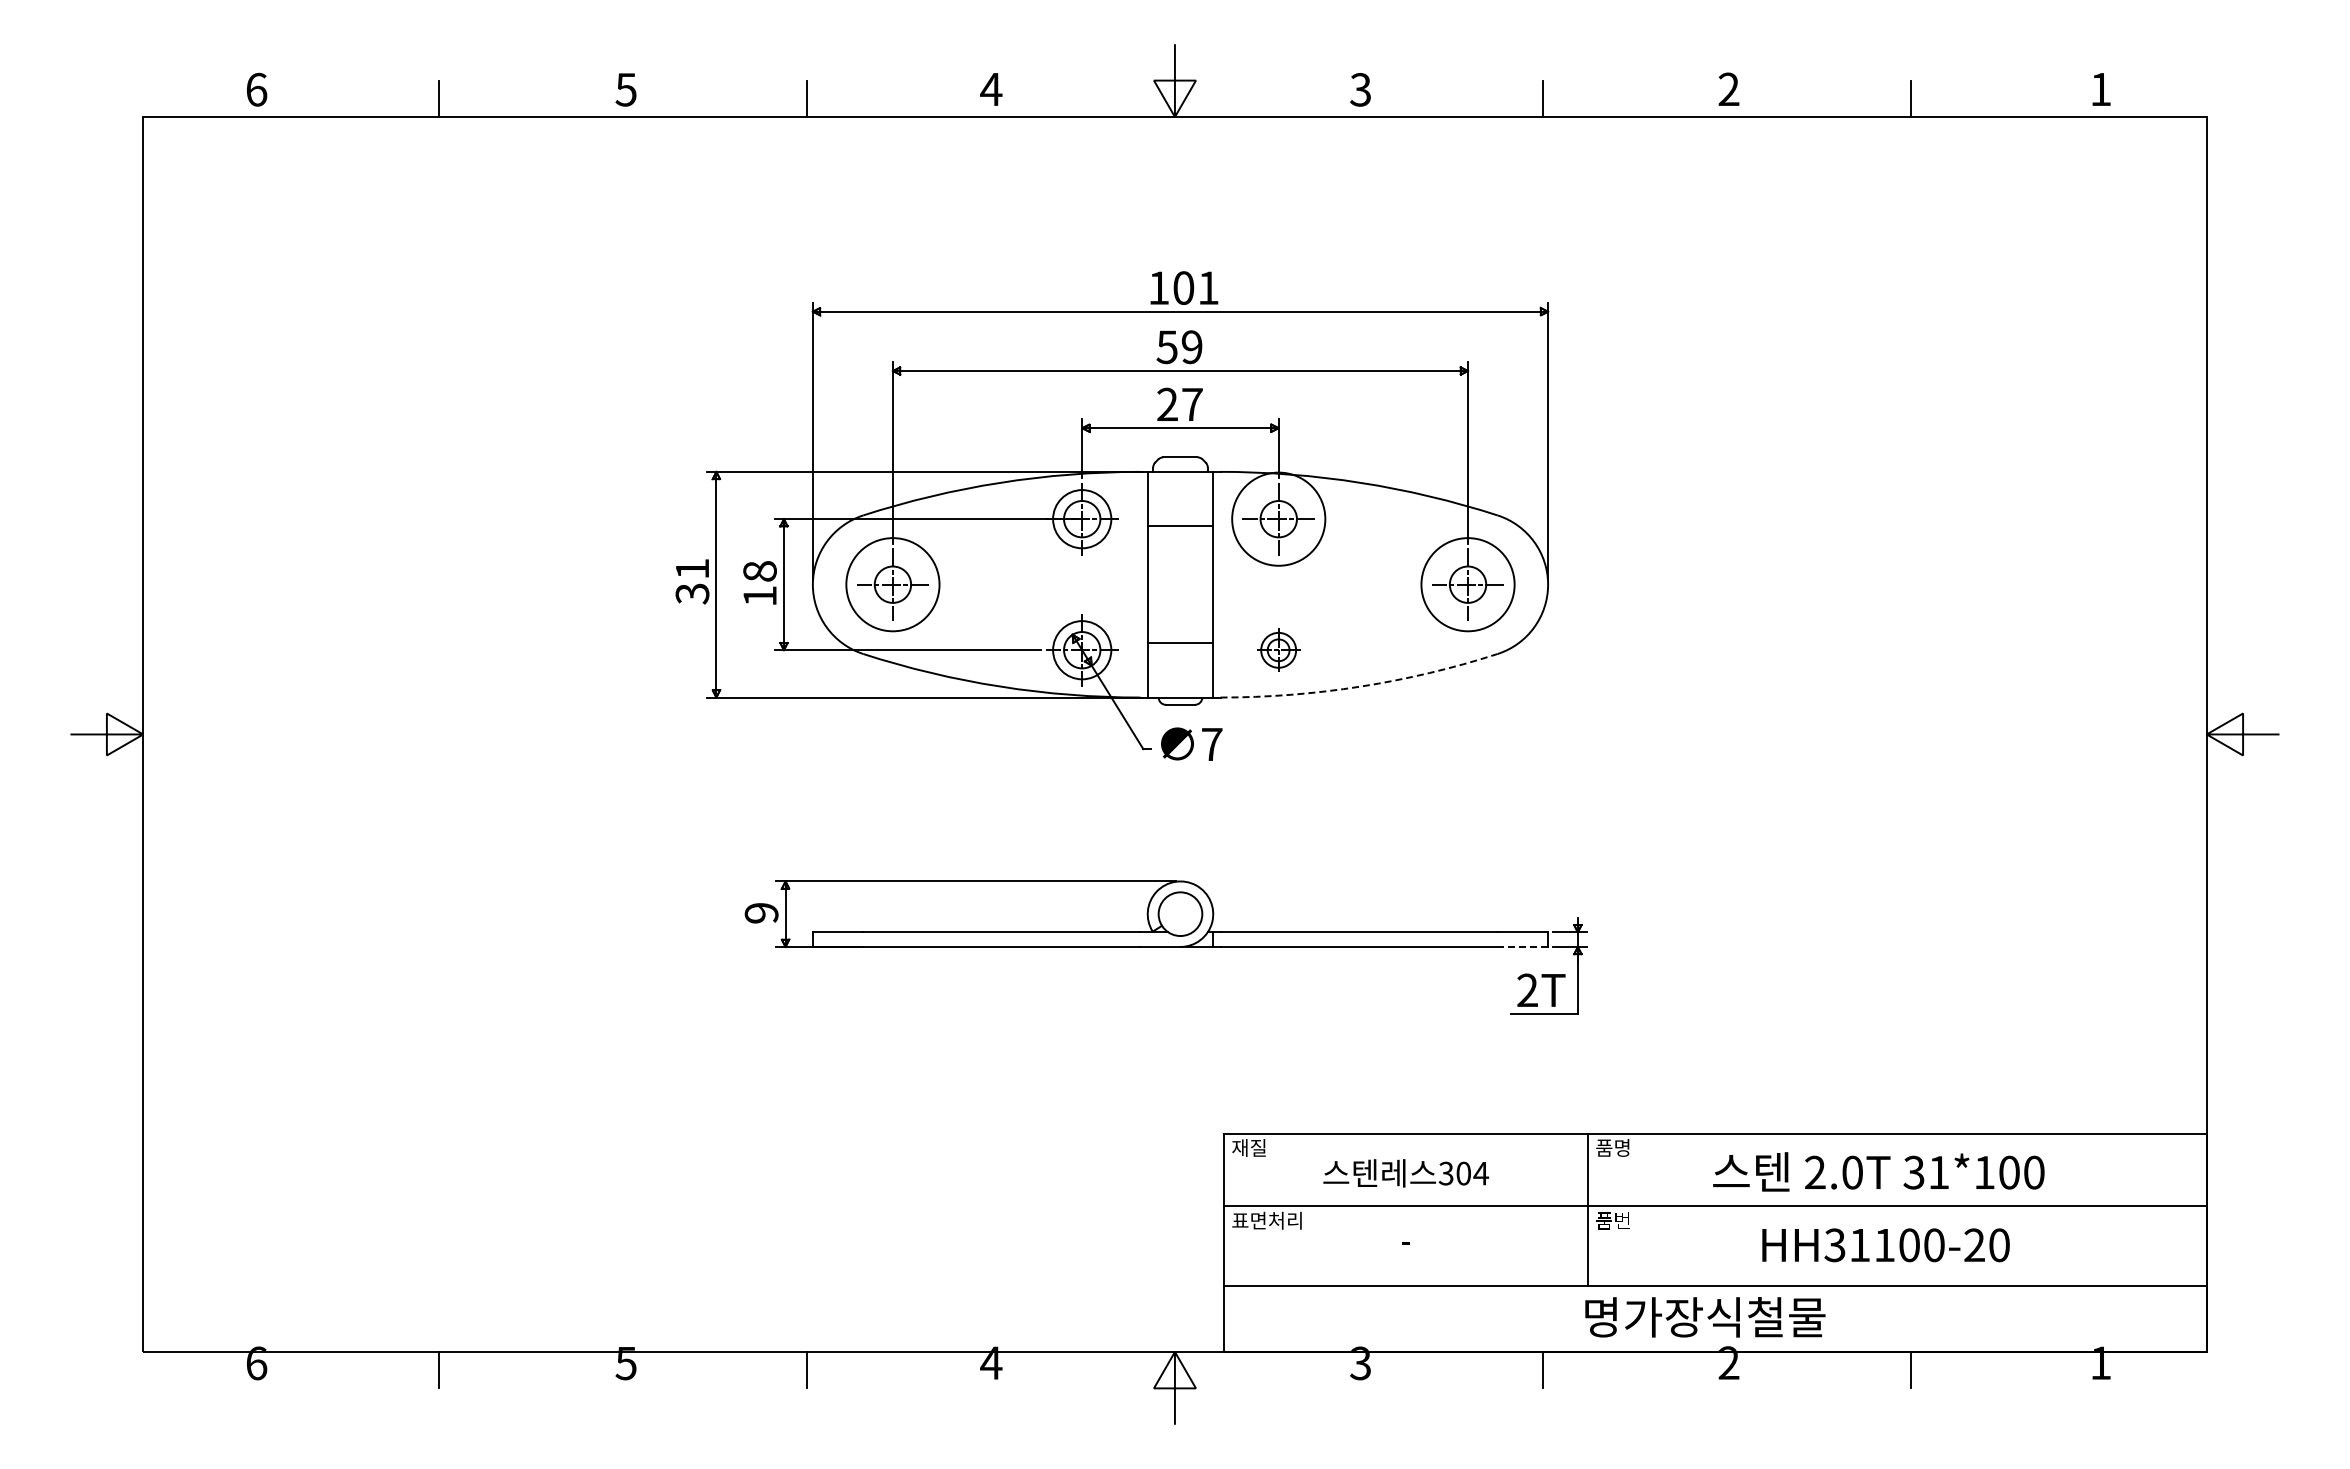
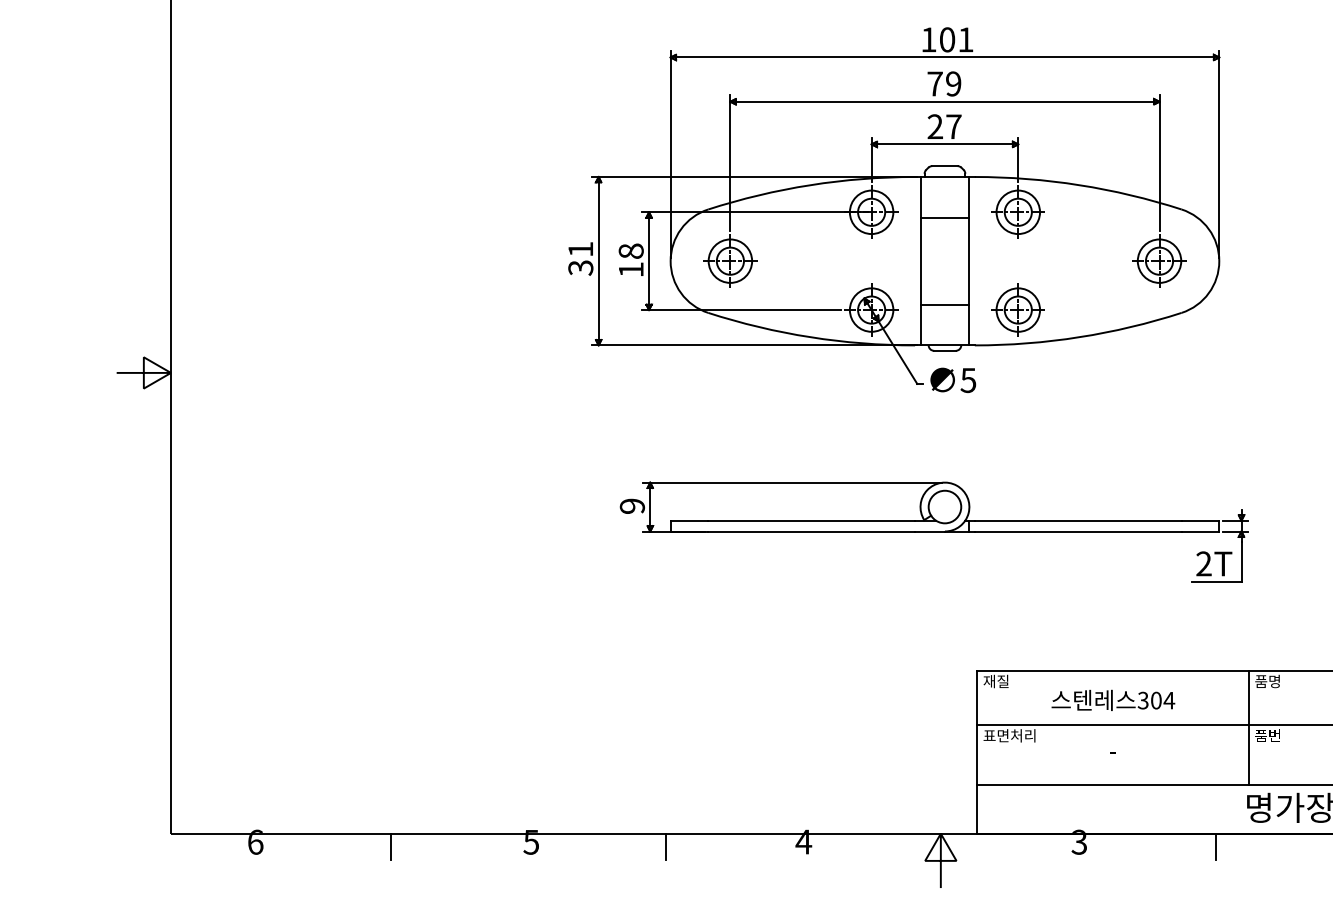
text: (1166, 347) -> (934, 84), 59 -> 79
circle: (1278, 519) -> (1018, 212), size x0.62
circle: (892, 584) -> (730, 261), size x0.62
circle: (1467, 584) -> (1159, 261), size x0.62
part: (1278, 650) -> (1018, 310), size x1.67
arc: (1360, 686) -> (1079, 337), dashed -> solid
text: (1211, 744) -> (968, 380), 7 -> 5
line: (1522, 946) -> (1200, 531), dashed -> solid

